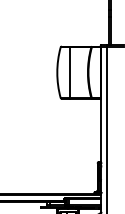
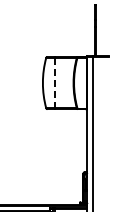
line: (69, 73) -> (55, 83), solid -> dashed

